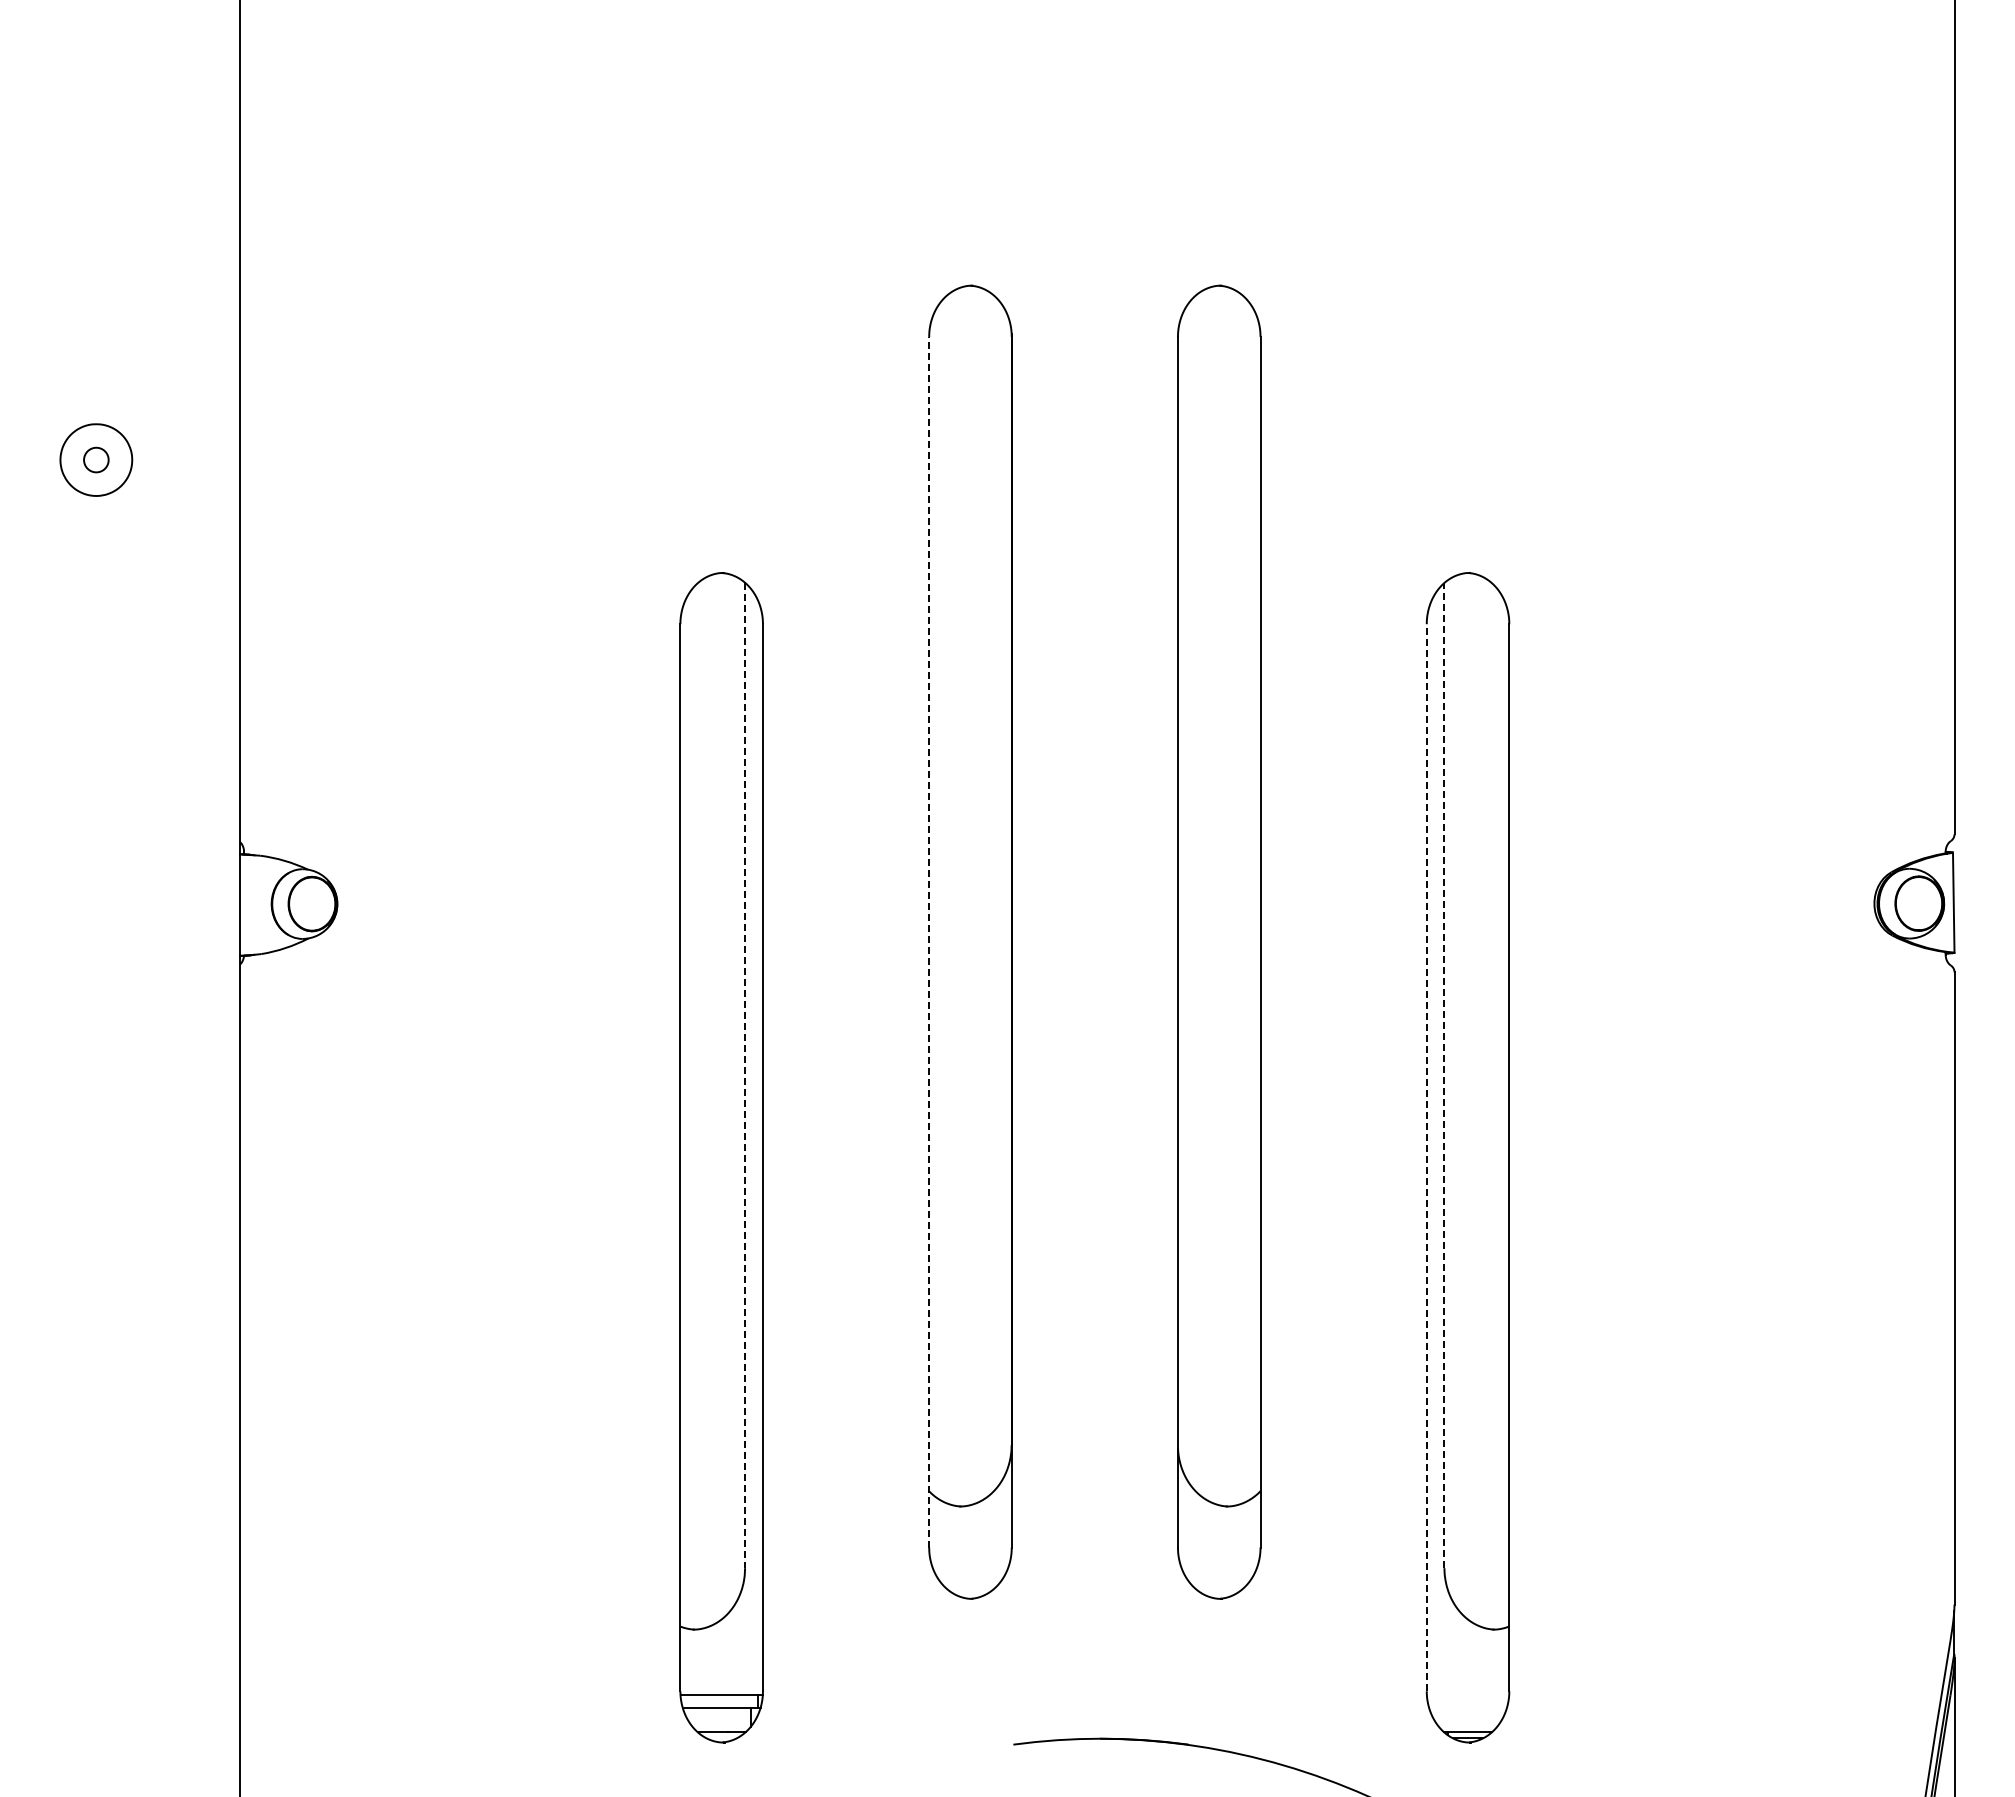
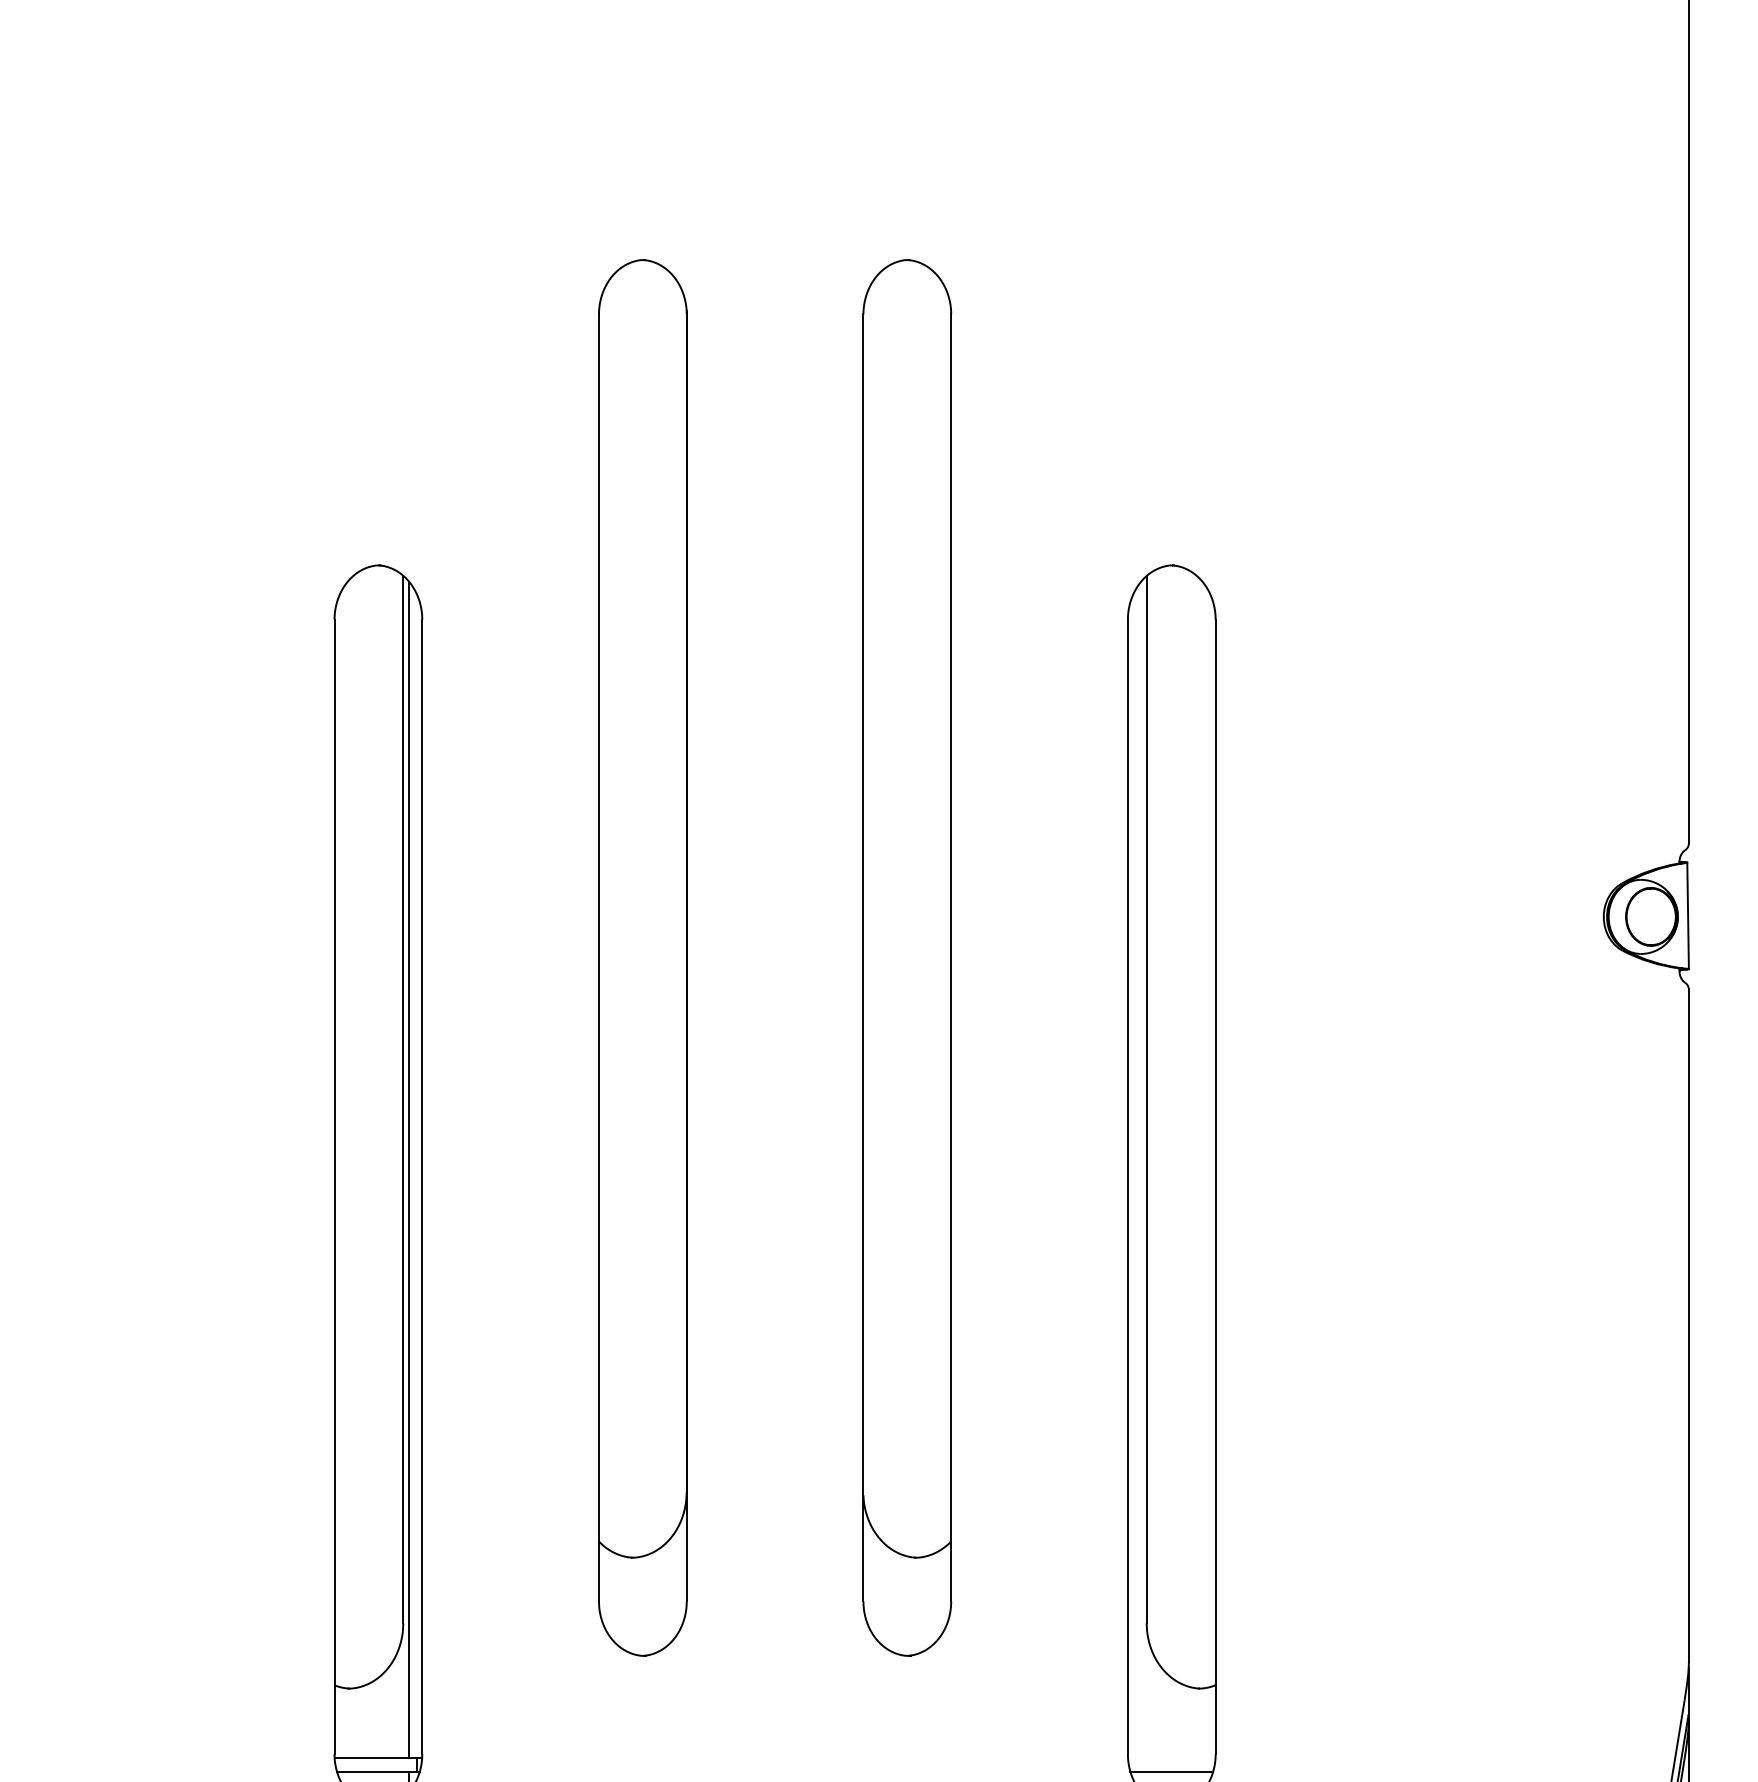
line: (929, 941) -> (599, 957), dashed -> solid
line: (745, 1075) -> (403, 1099), dashed -> solid
line: (1444, 1075) -> (1146, 1099), dashed -> solid
line: (750, 1141) -> (409, 1169), added
line: (1426, 1157) -> (1127, 1186), dashed -> solid
line: (1467, 1707) -> (1171, 1771), added

